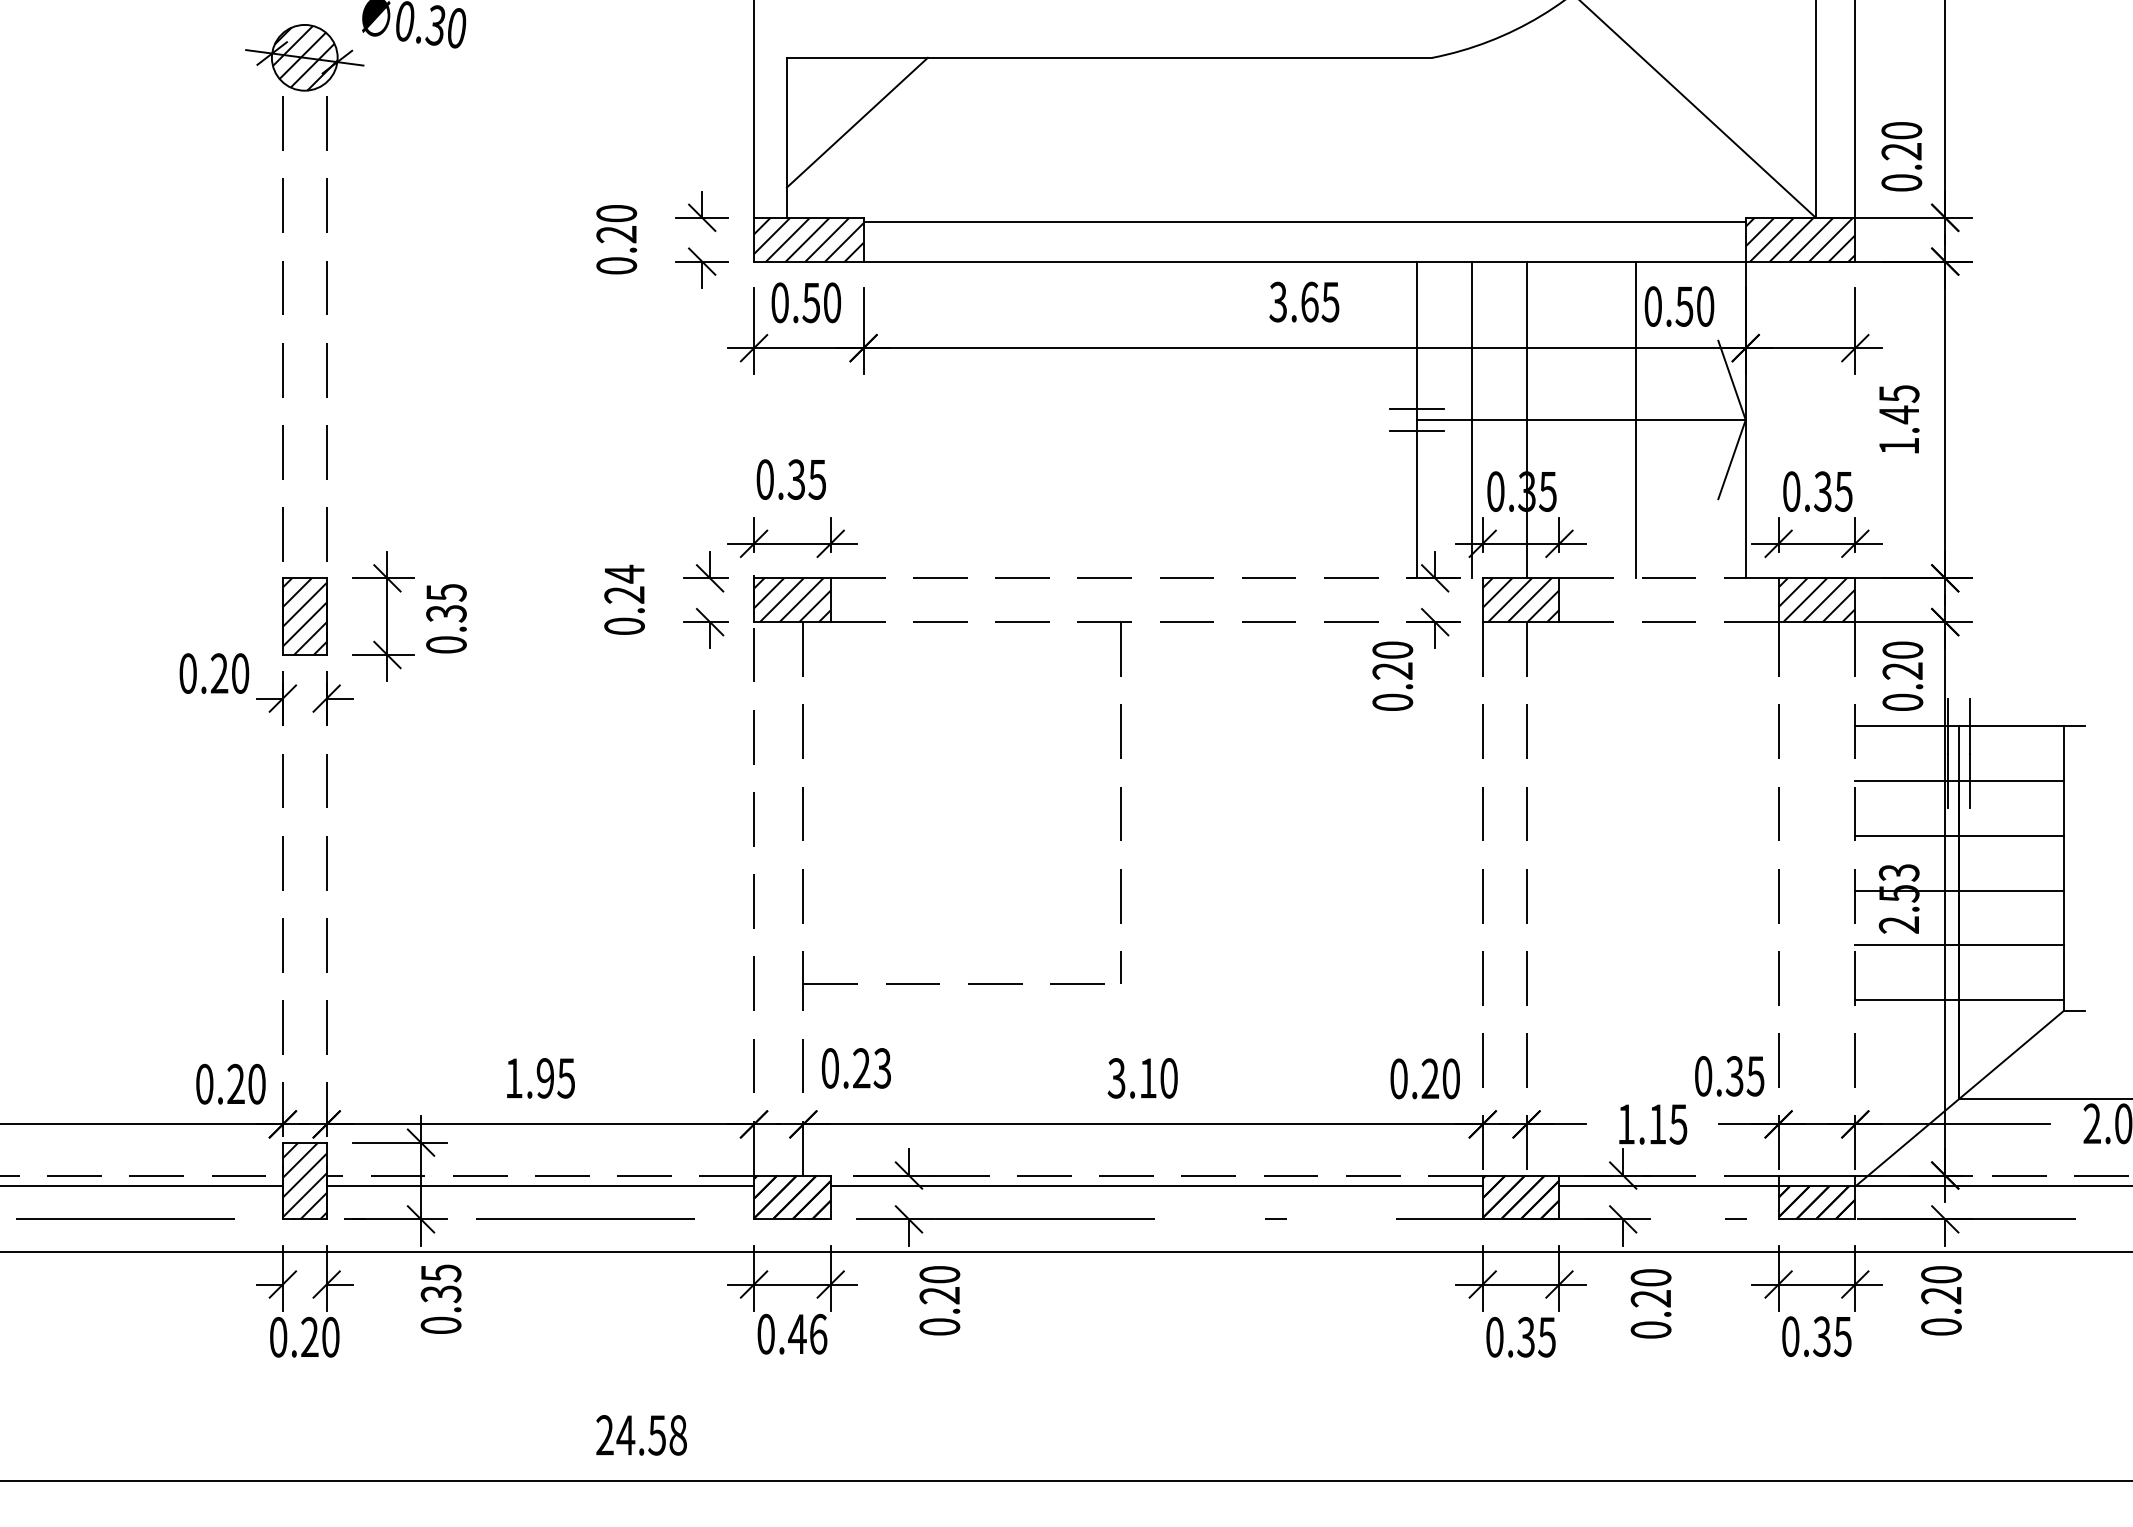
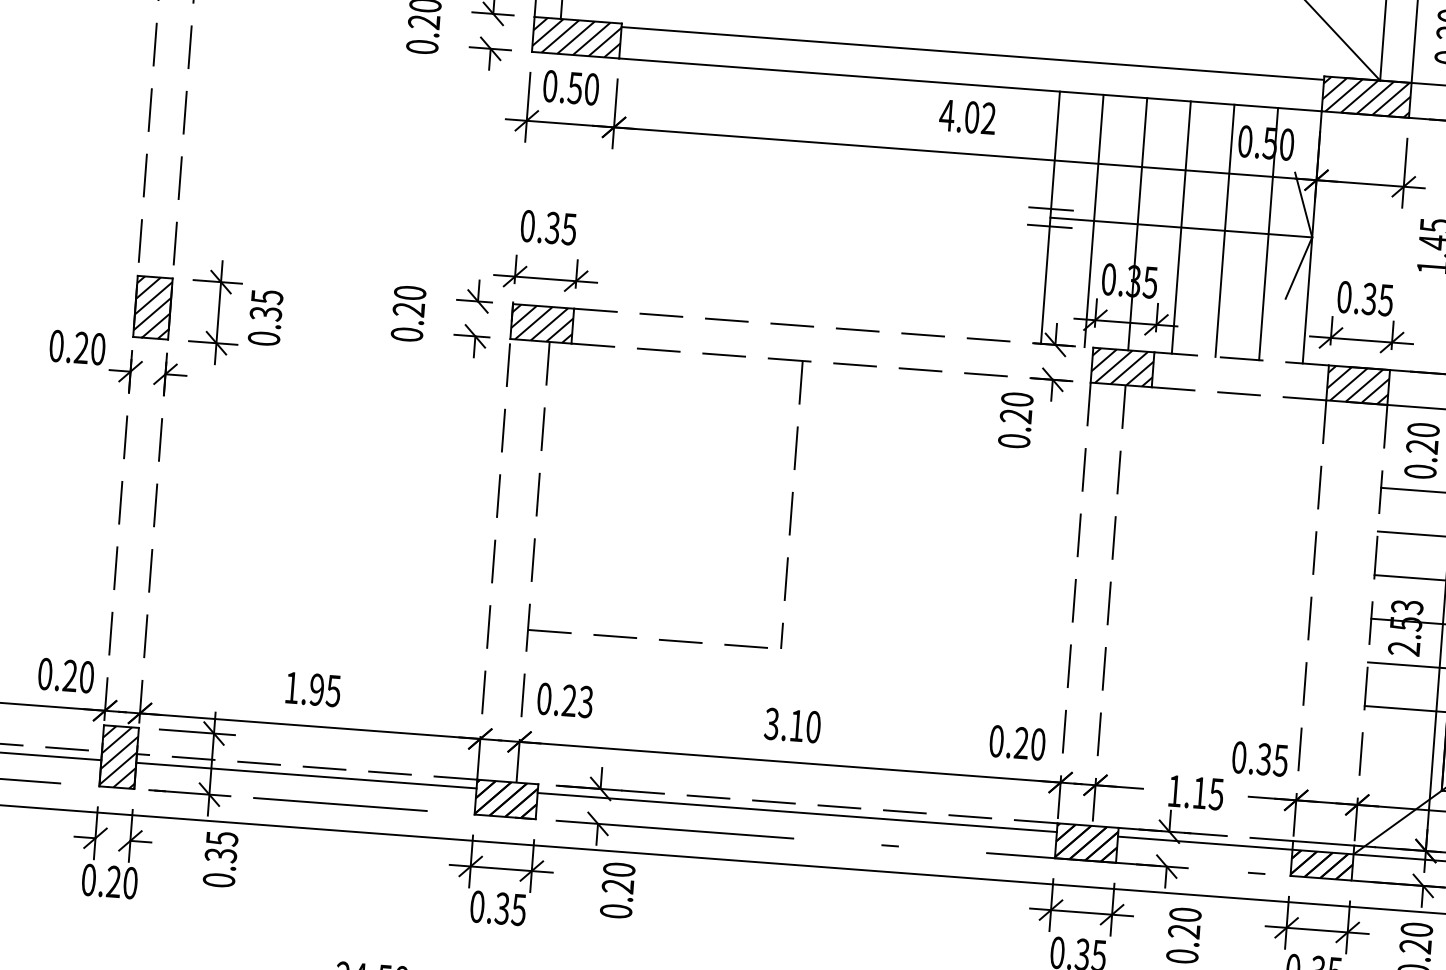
text: (1303, 301) -> (967, 116), 3.65 -> 4.02
line: (1581, 419) -> (1181, 227), added
line: (1690, 419) -> (1268, 233), added
text: (624, 573) -> (410, 292), 0.24 -> 0.20
text: (807, 1333) -> (510, 908), 0.46 -> 0.35

